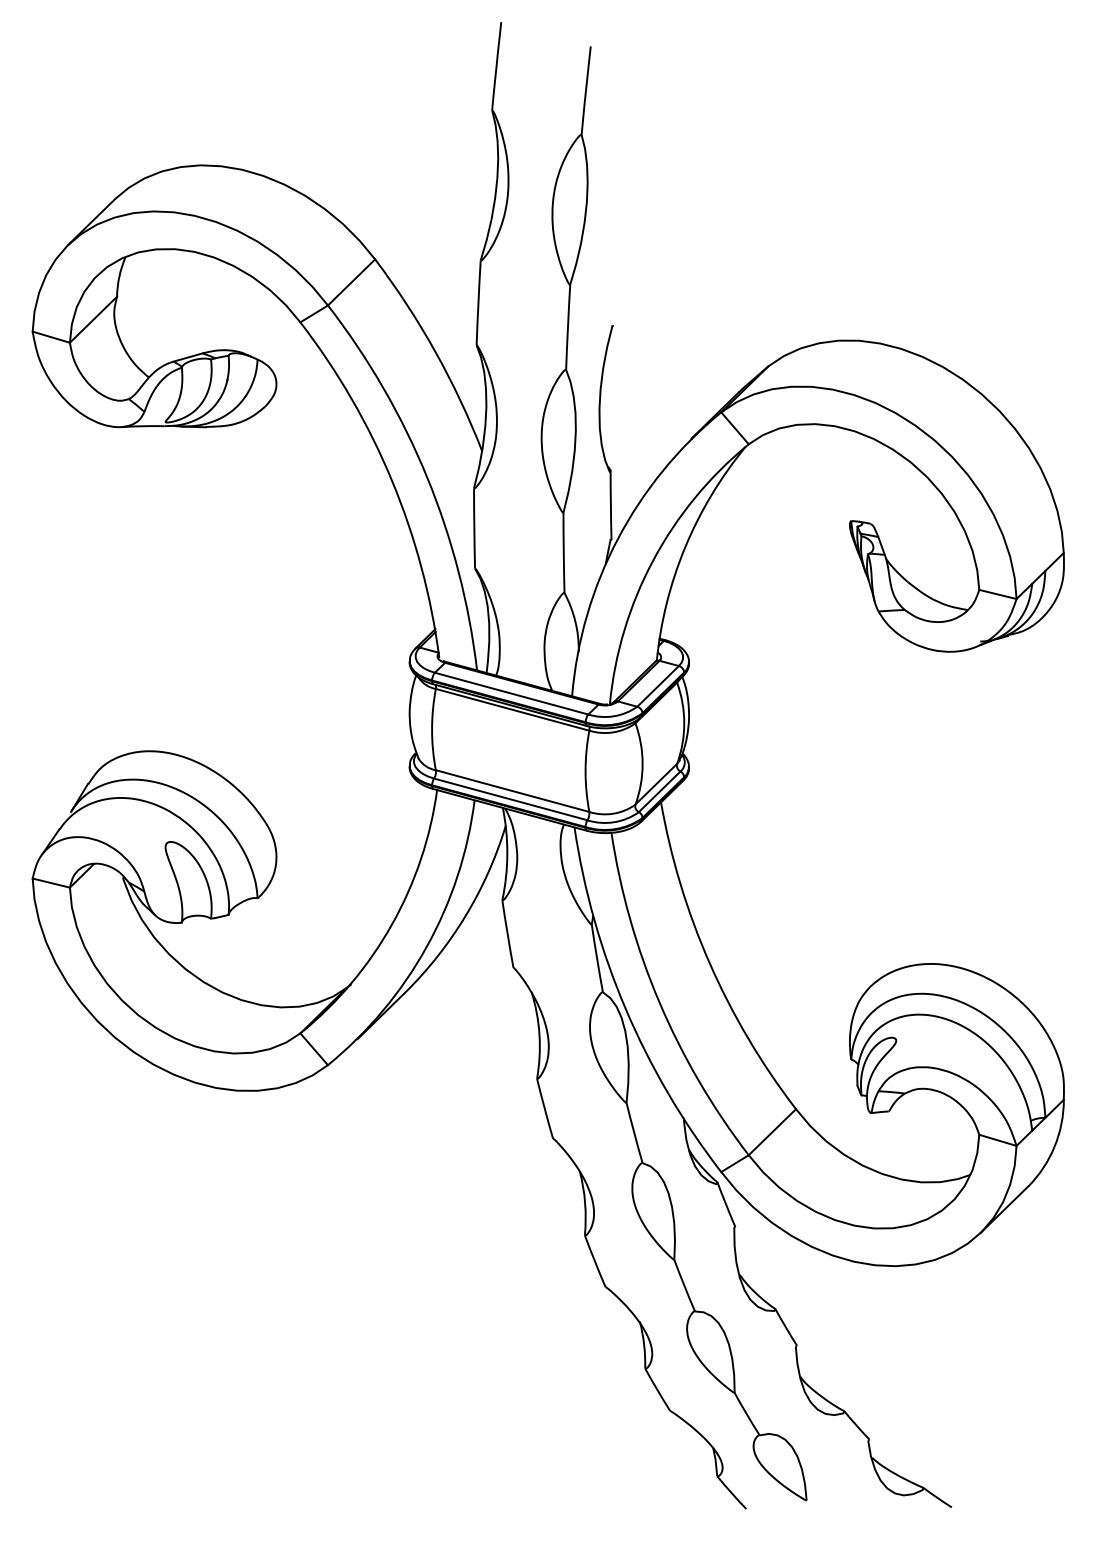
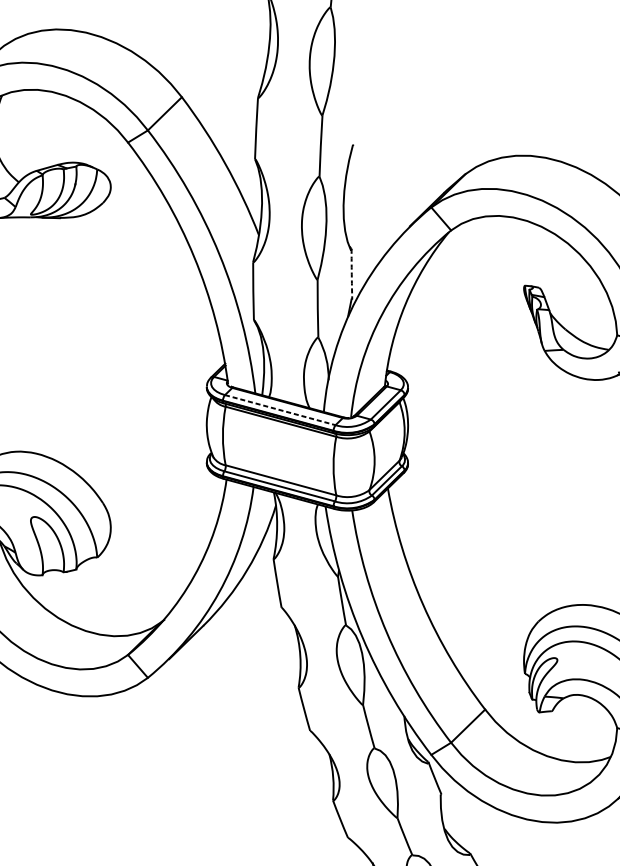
arc: (610, 504) -> (351, 273), solid -> dashed
line: (512, 693) -> (280, 410), solid -> dashed

